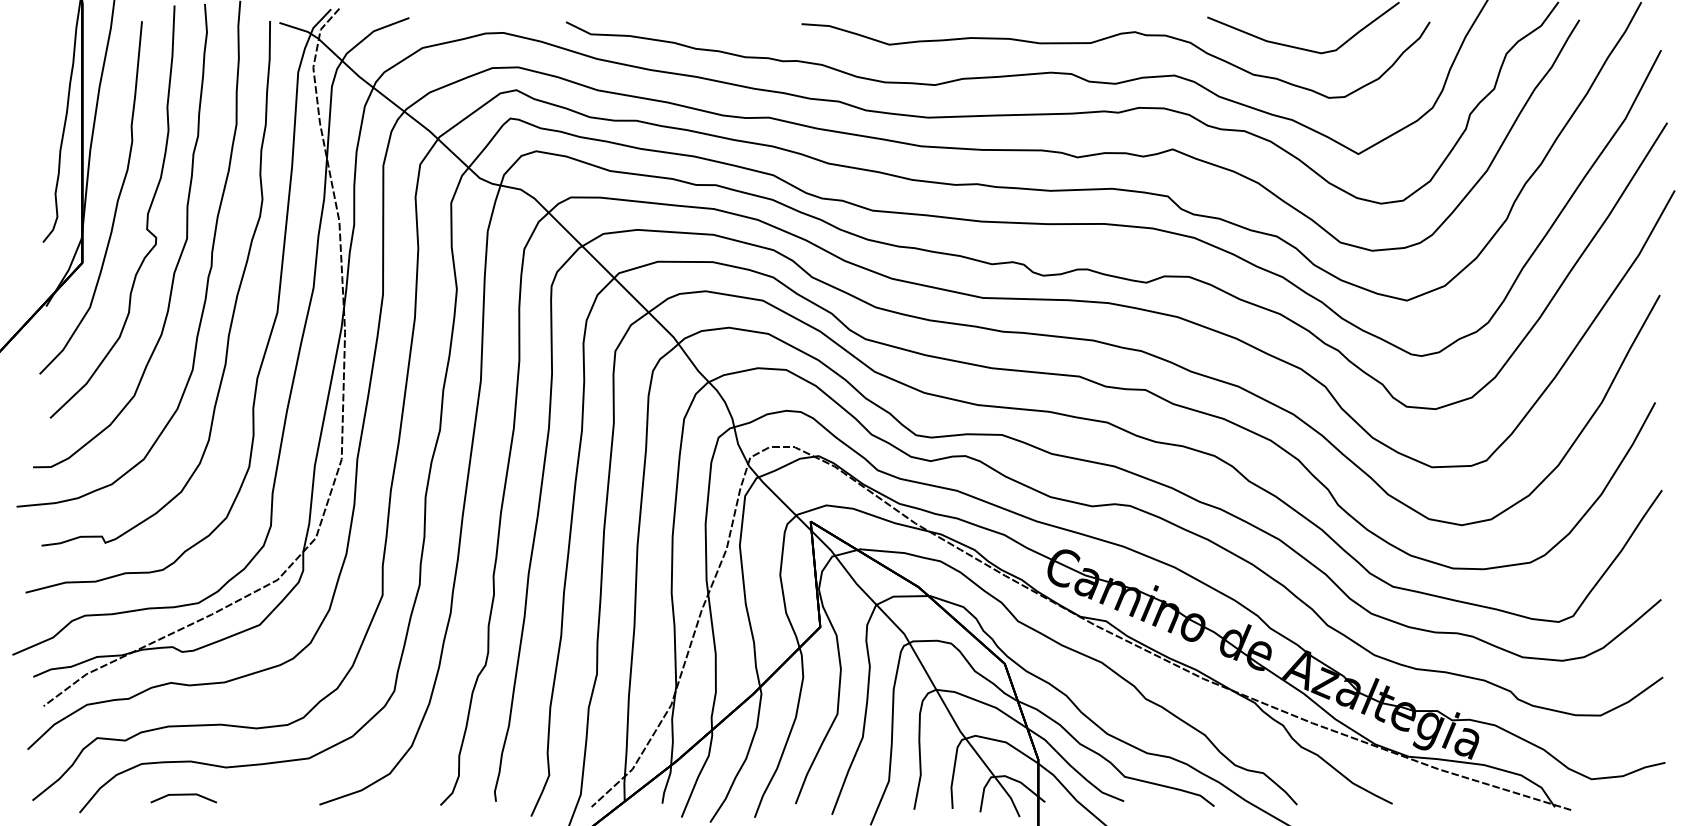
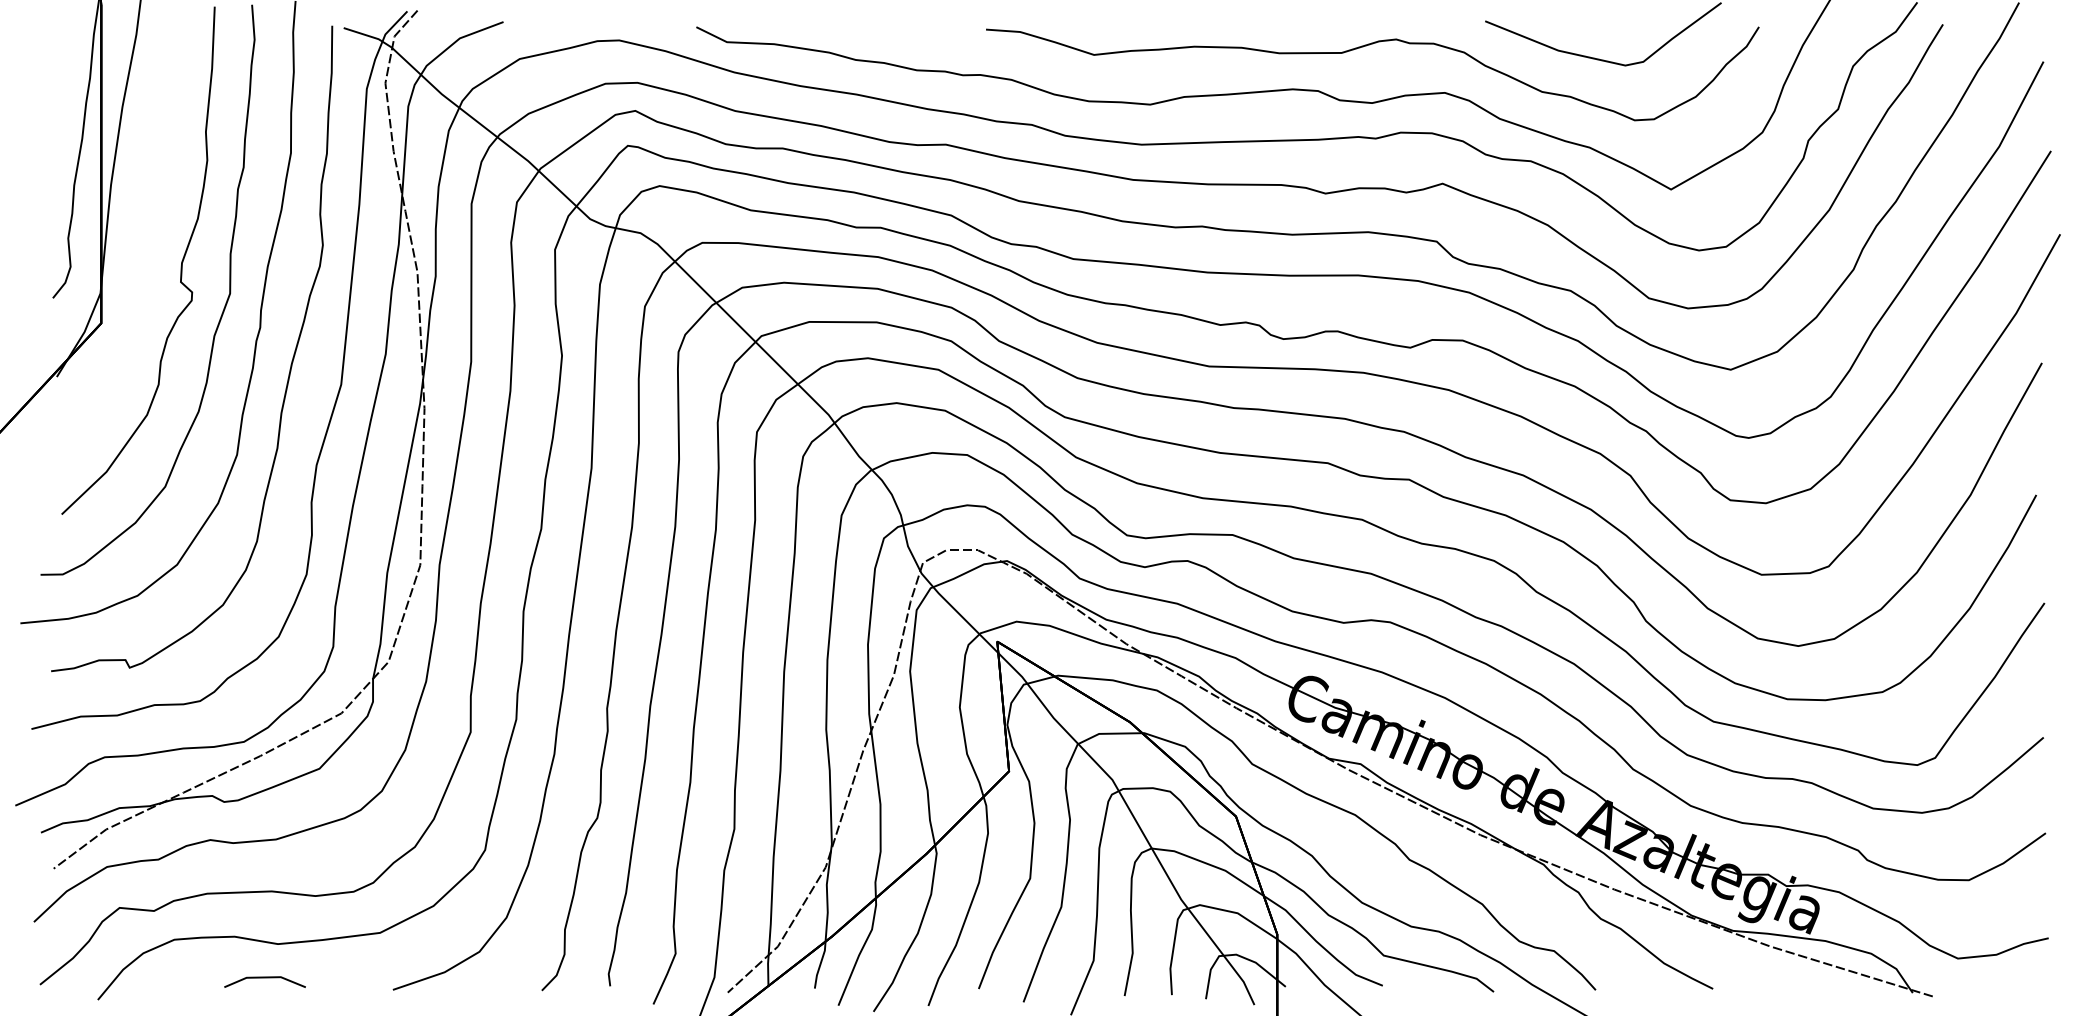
curve: (116, 202) -> (143, 248), removed
line: (183, 795) -> (264, 978), moved

